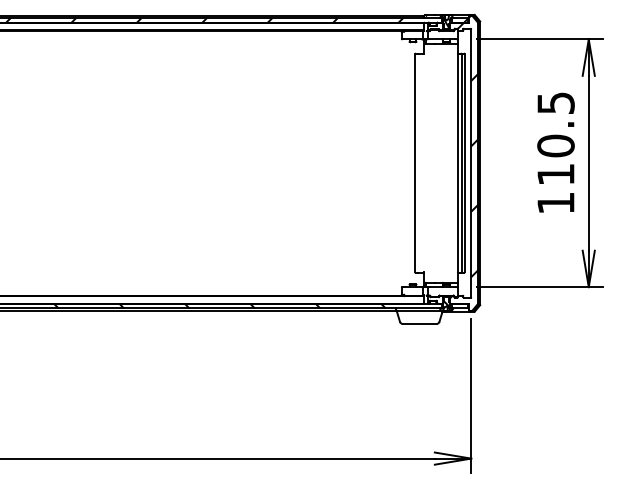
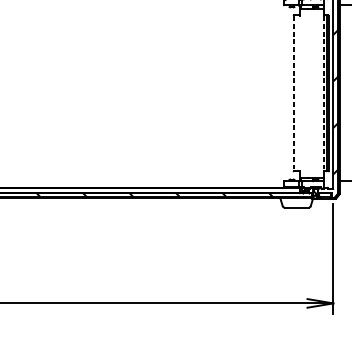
line: (415, 163) -> (293, 93), solid -> dashed
line: (457, 163) -> (323, 93), solid -> dashed

